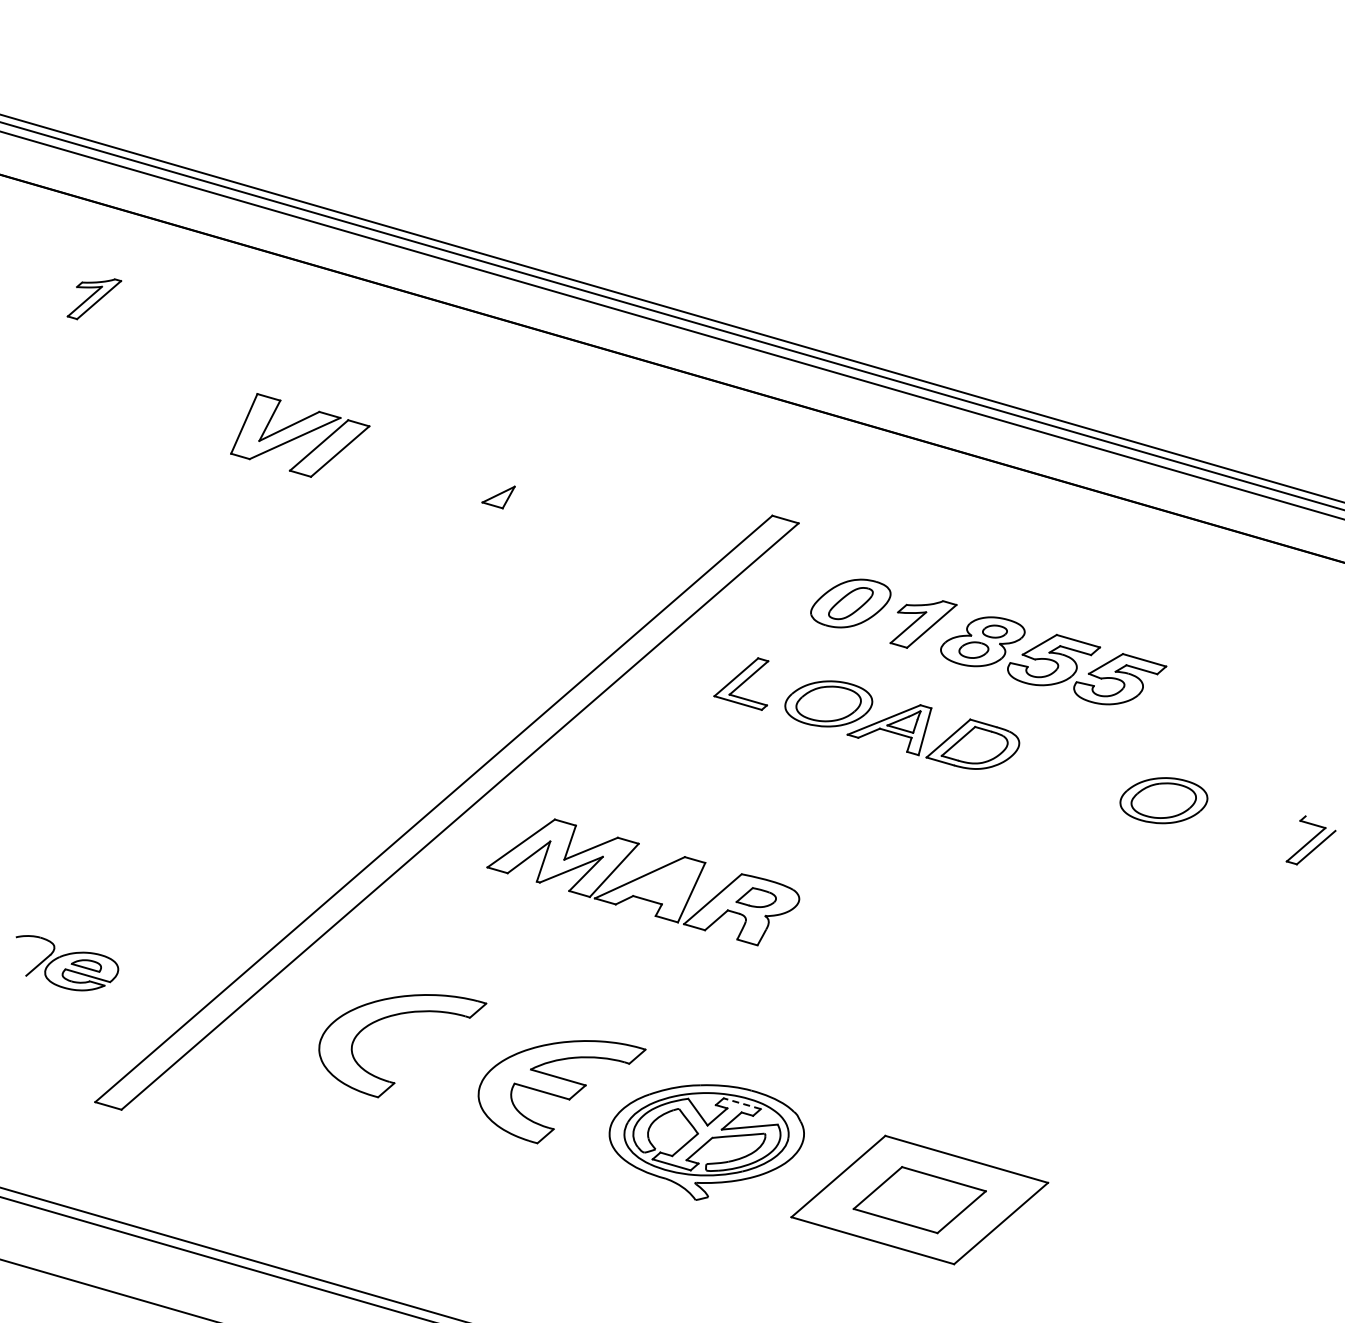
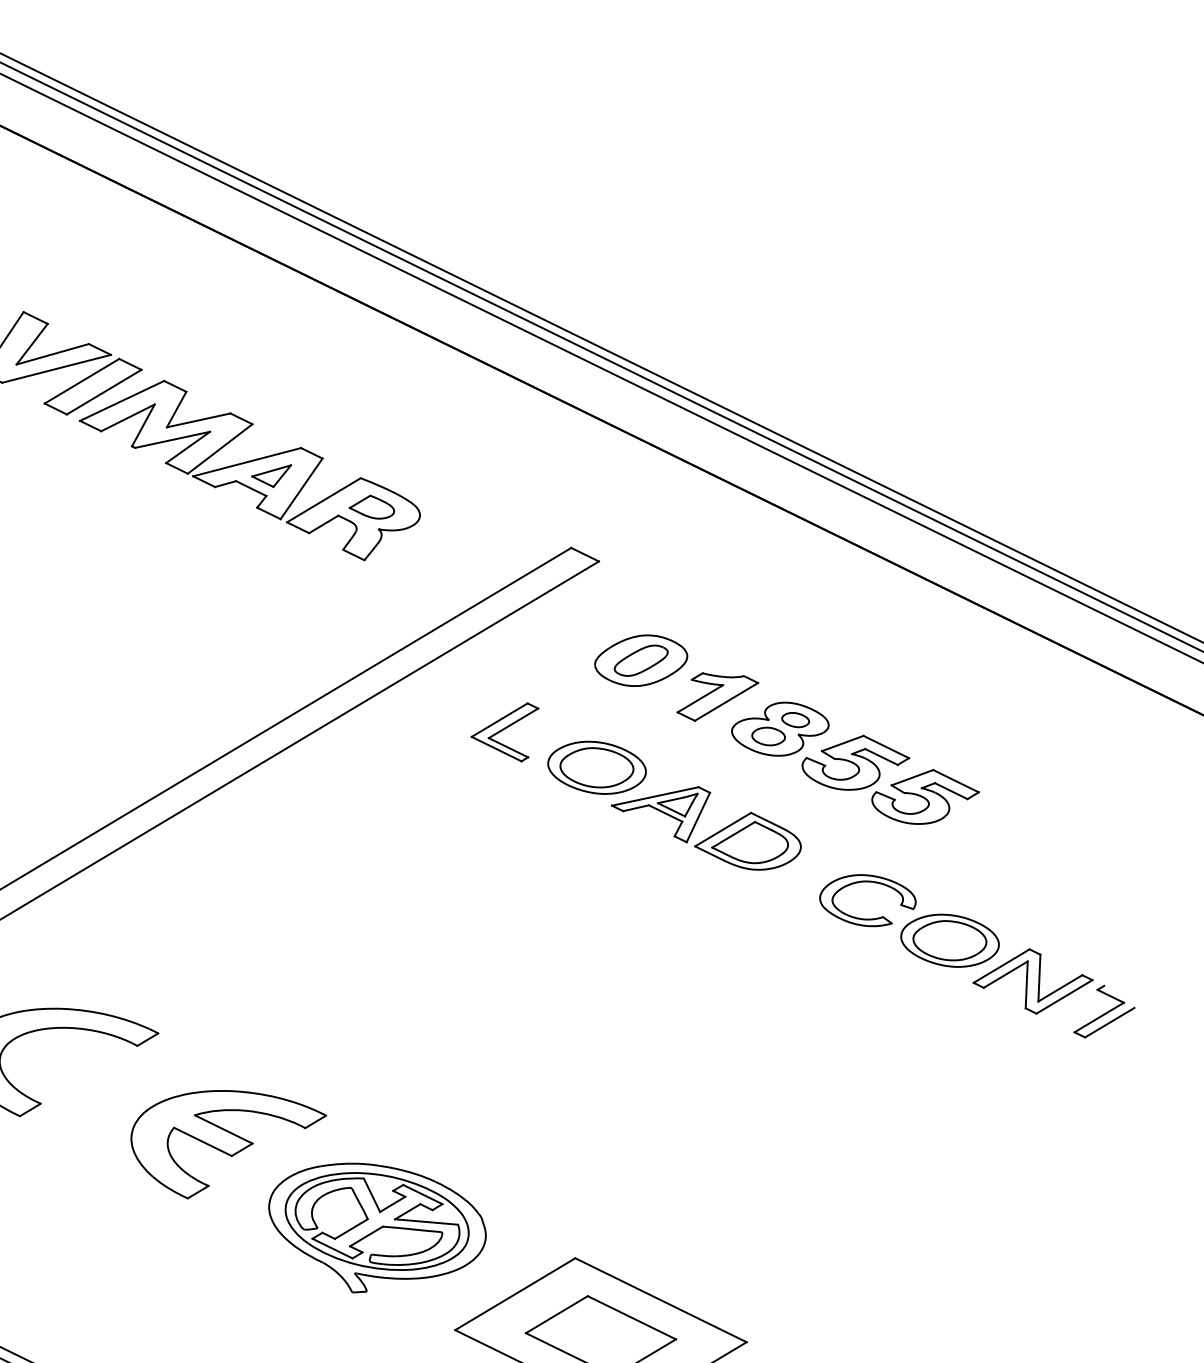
part: (1089, 793) -> (868, 918), added
part: (1242, 823) -> (1032, 981), added
part: (643, 882) -> (250, 468), moved
line: (741, 1103) -> (421, 1194), dashed -> solid

